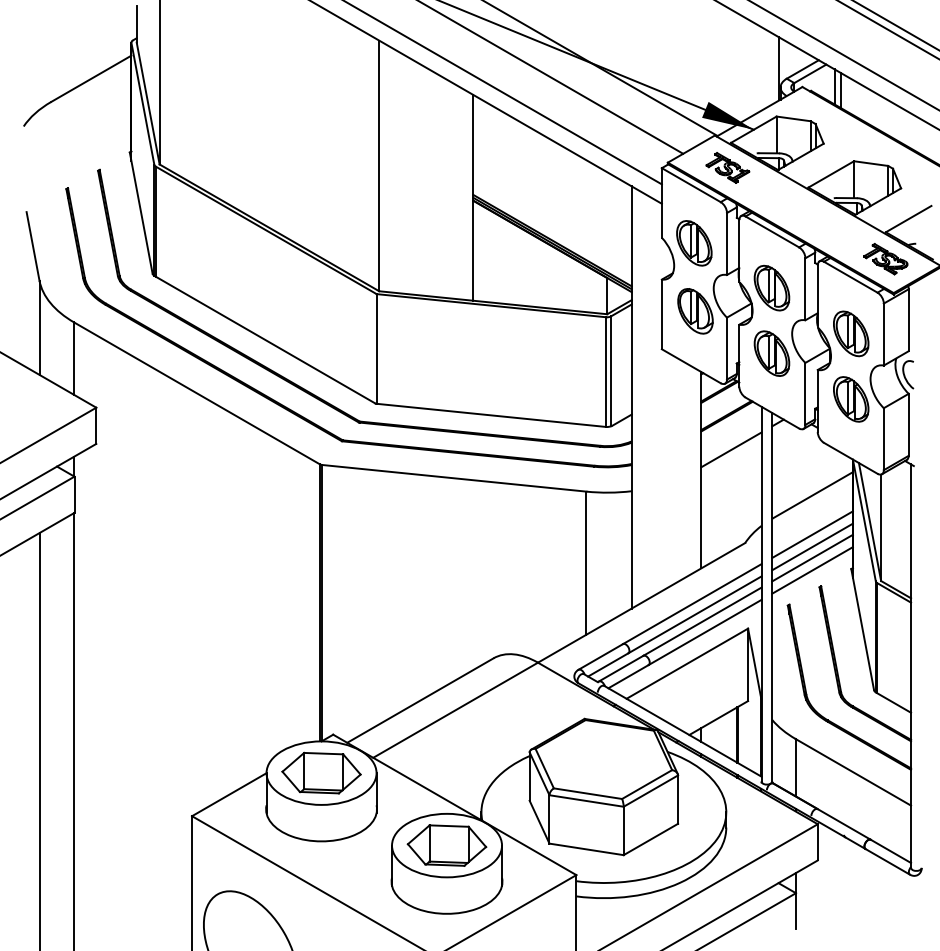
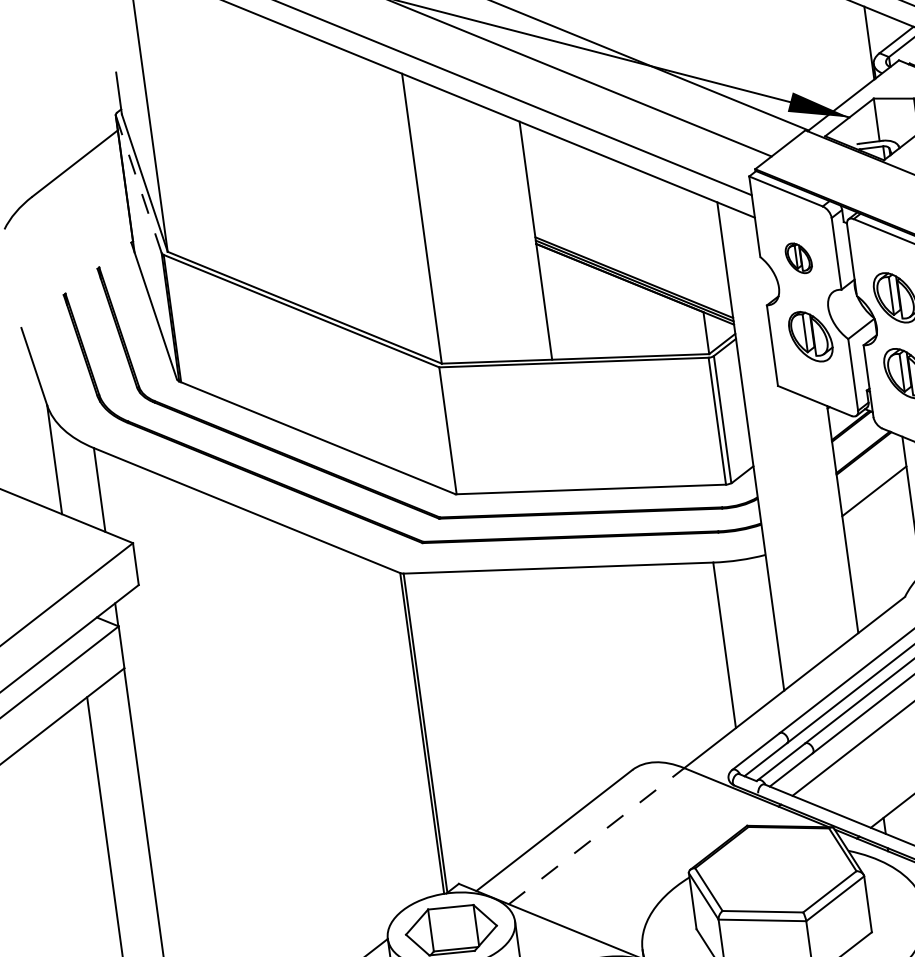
line: (142, 103) -> (138, 183), solid -> dashed
part: (727, 167) -> (825, 165), removed
part: (694, 243) -> (798, 258), size x0.6
line: (456, 710) -> (597, 836), solid -> dashed

